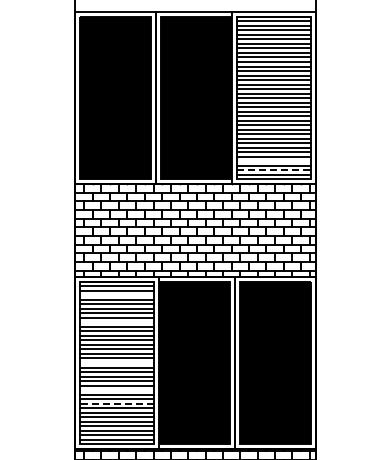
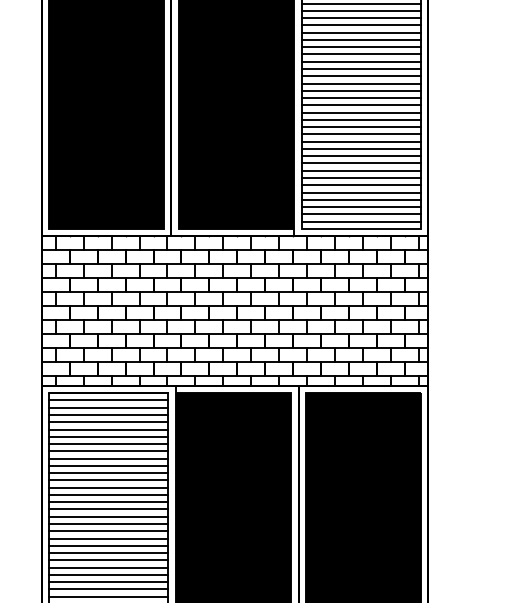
line: (273, 161) -> (360, 199), added
line: (274, 170) -> (362, 214), dashed -> solid
line: (116, 295) -> (107, 415), added
line: (116, 322) -> (107, 458), added
line: (116, 363) -> (107, 524), added
line: (116, 390) -> (107, 568), added
line: (116, 403) -> (107, 589), dashed -> solid

